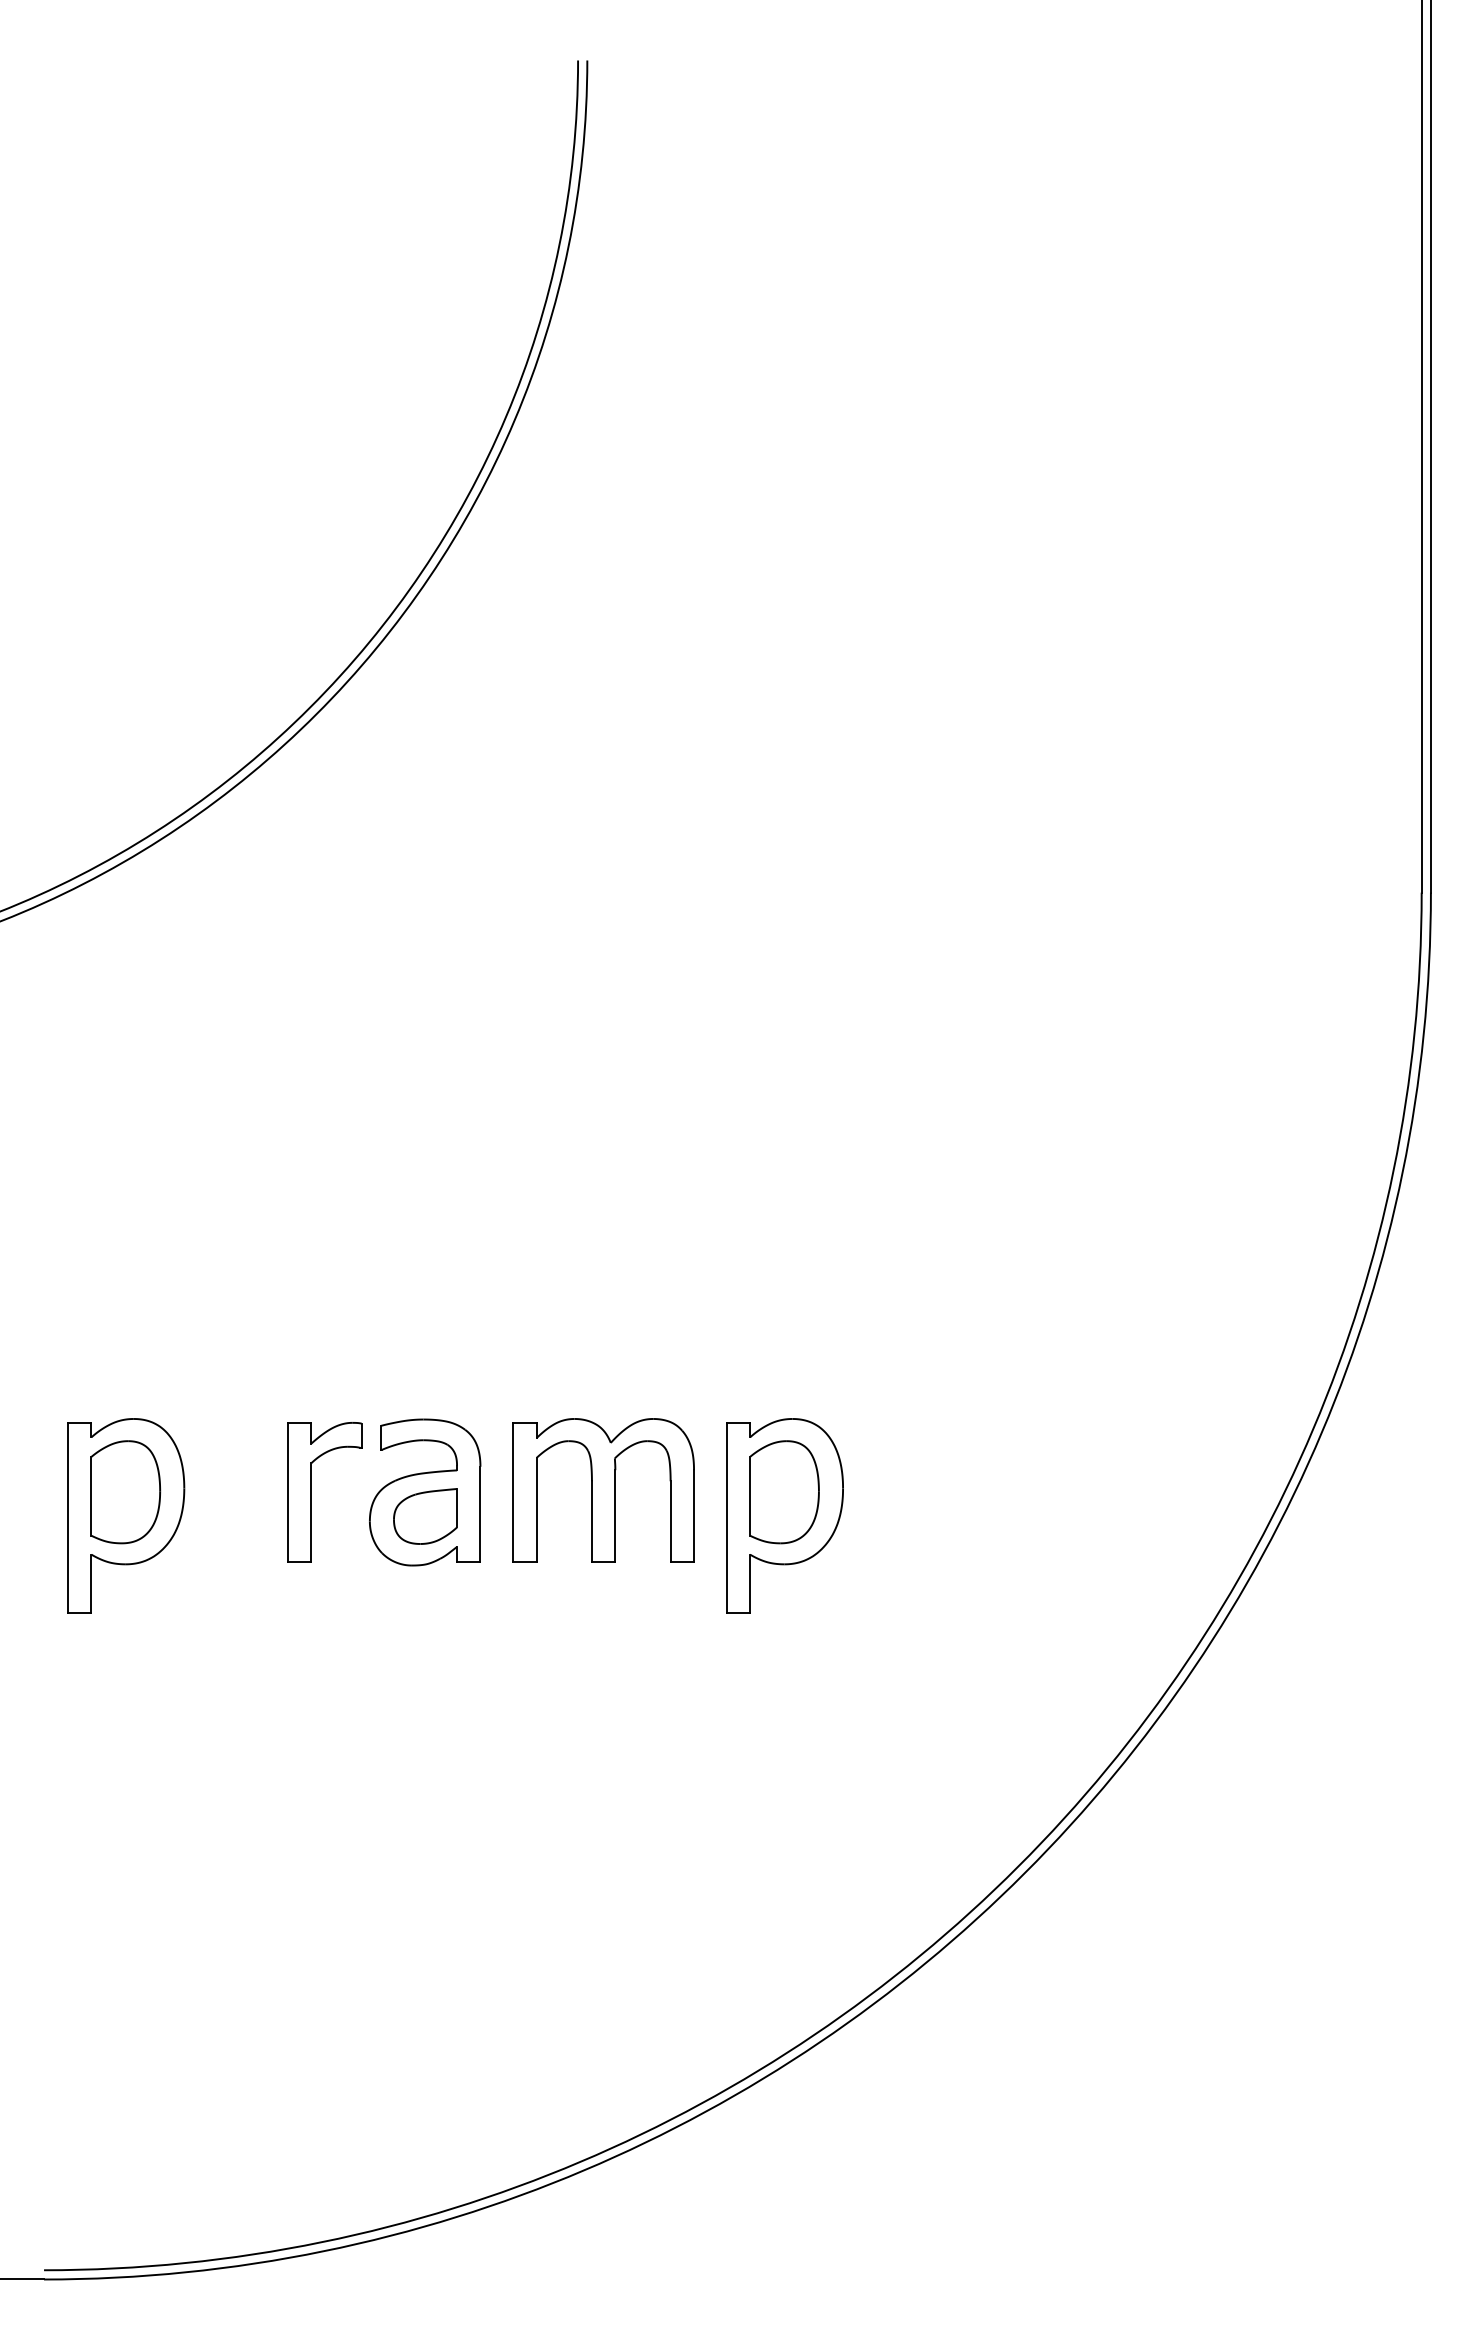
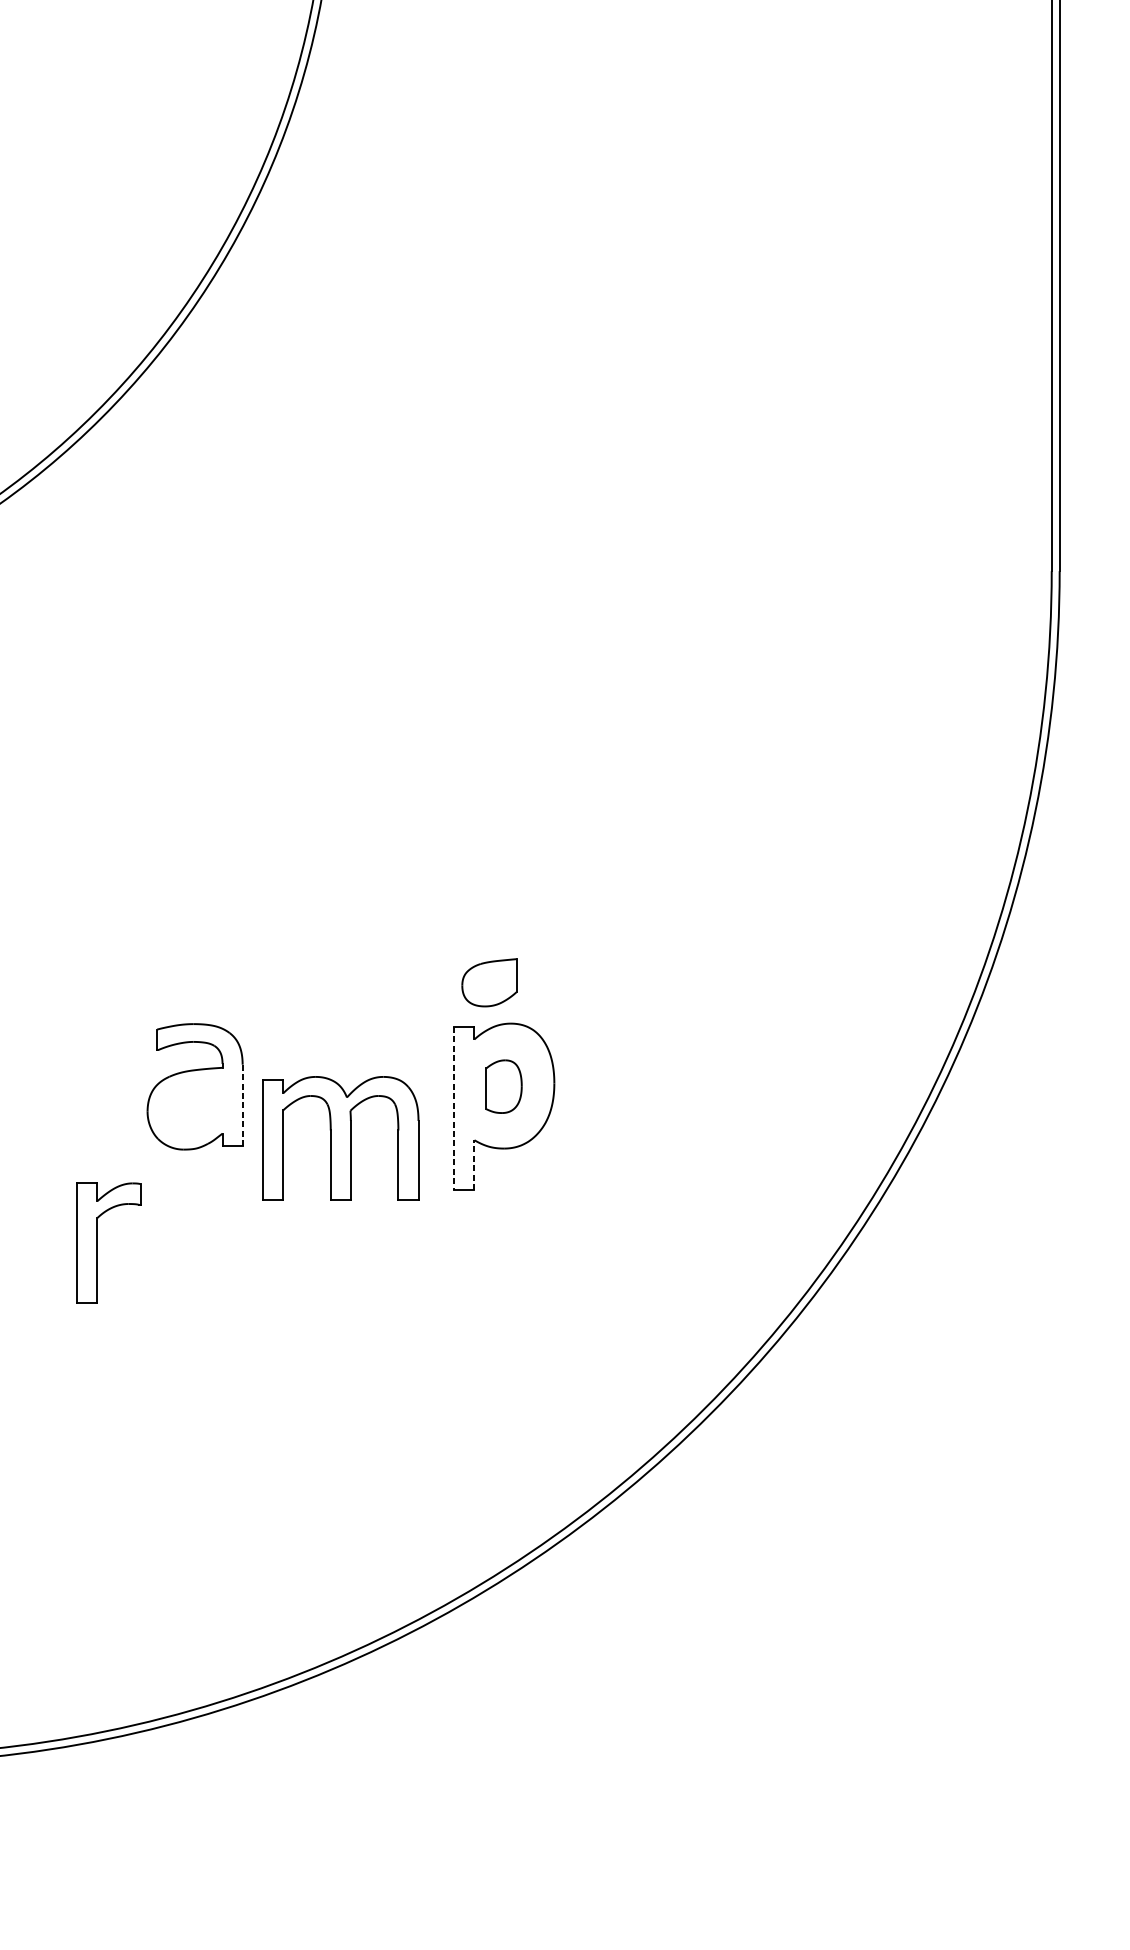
part: (603, 1490) -> (340, 1138), moved
part: (311, 1492) -> (97, 1243), moved
part: (784, 1492) -> (504, 1086), size x0.6
line: (480, 1513) -> (242, 1104), solid -> dashed
part: (425, 1516) -> (489, 982), moved
line: (726, 1517) -> (454, 1108), solid -> dashed
line: (750, 1583) -> (474, 1165), solid -> dashed

